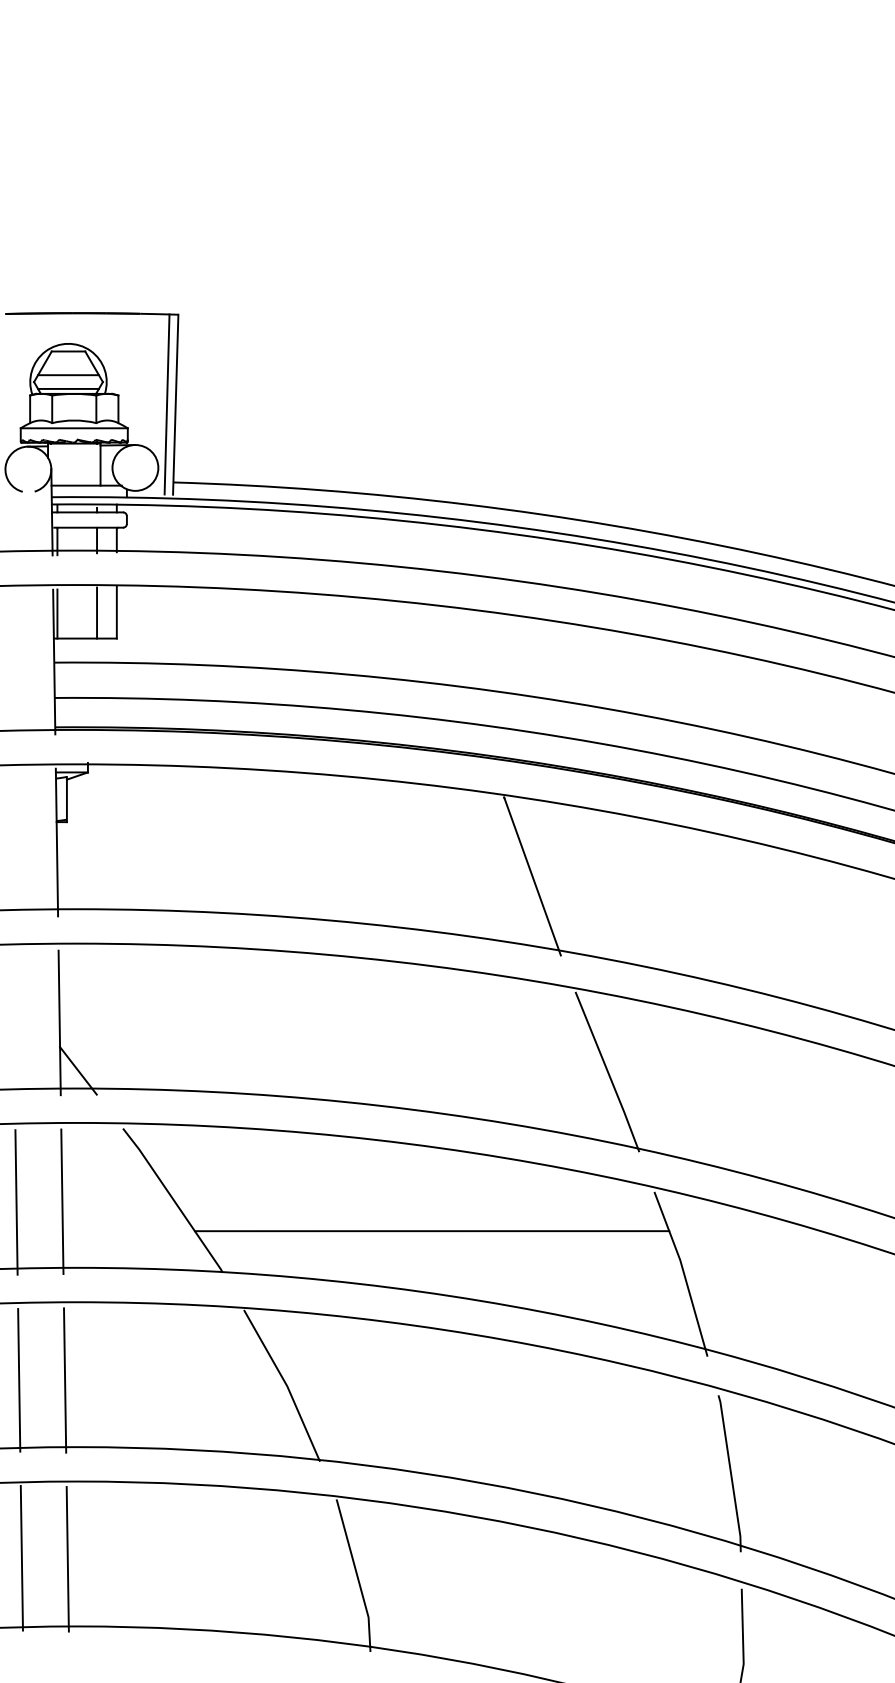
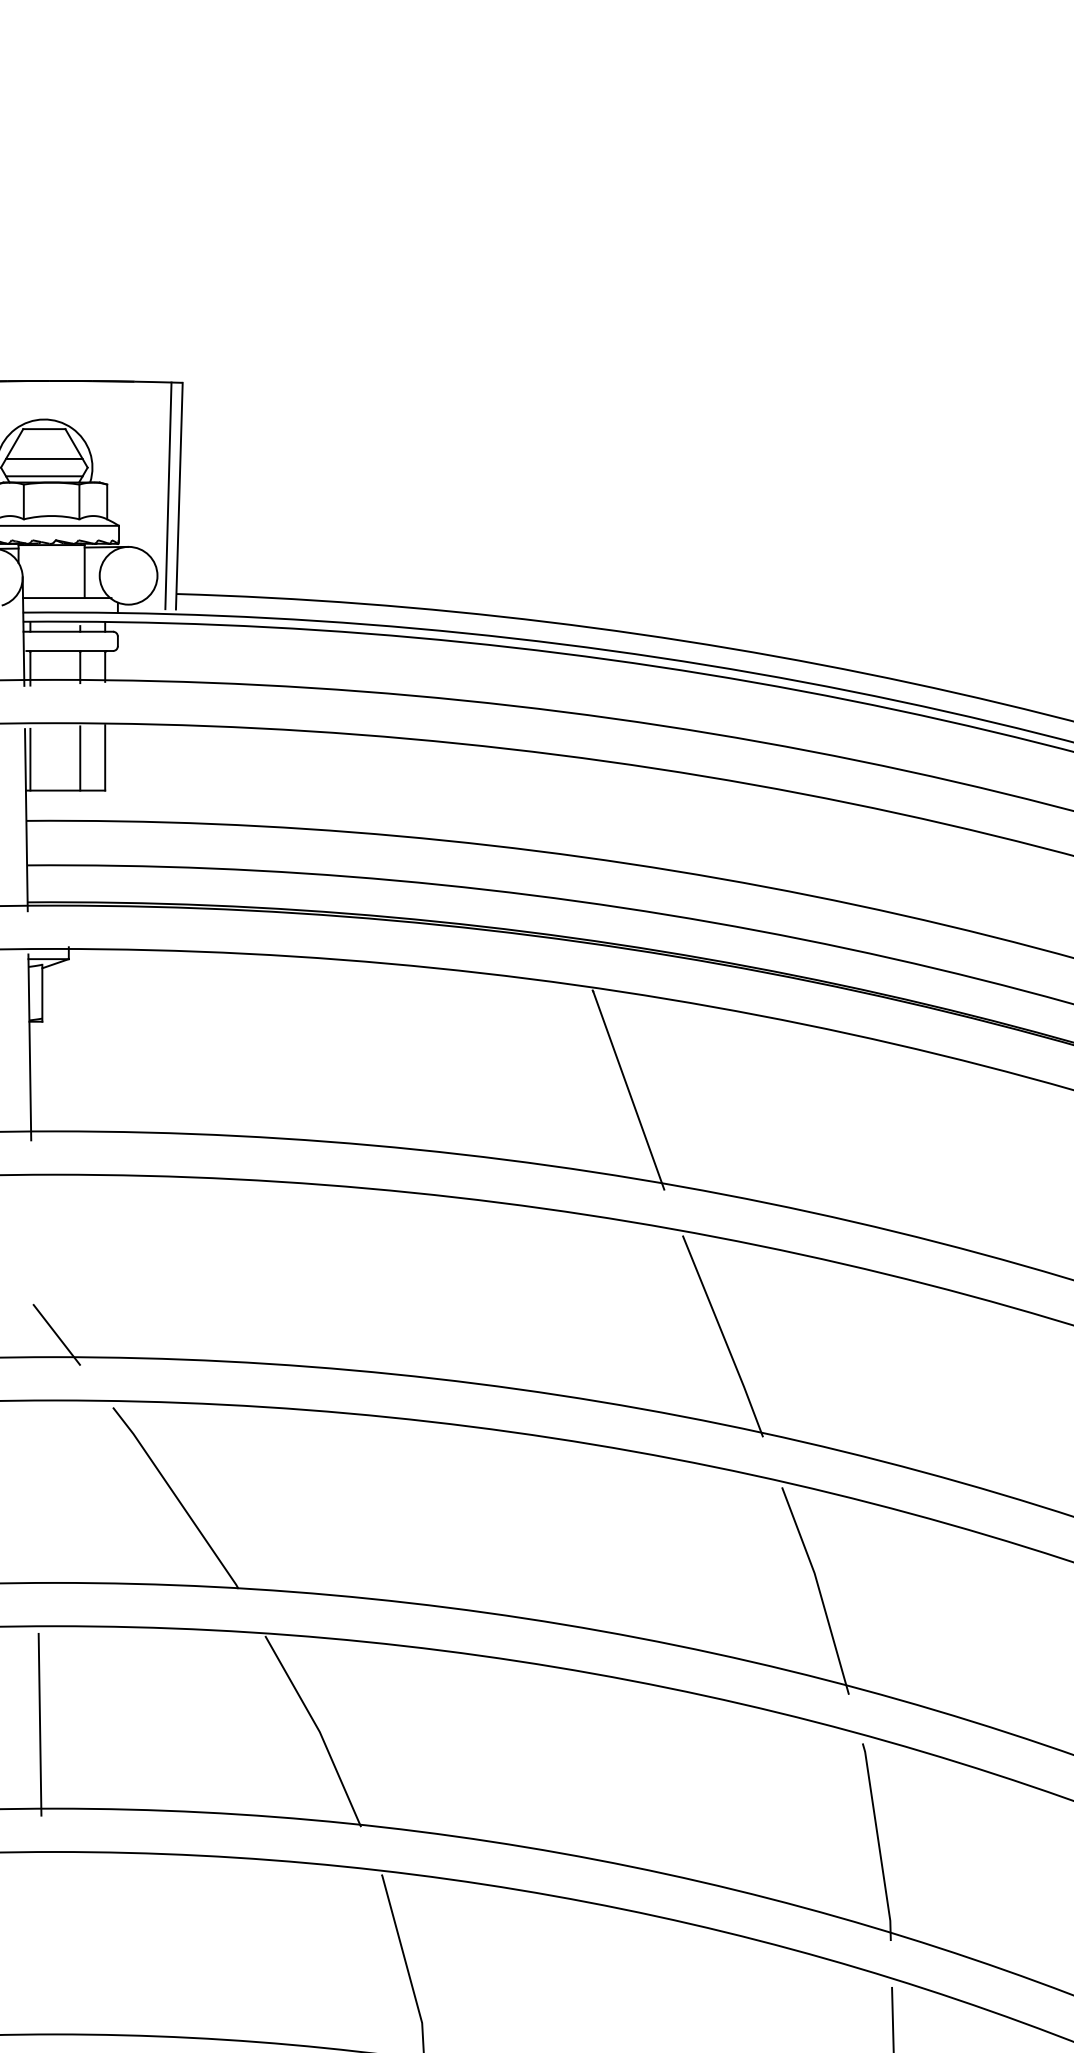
line: (59, 1022) -> (33, 1274), removed
line: (62, 1201) -> (36, 1499), removed
line: (431, 1231) -> (501, 1537), removed
line: (67, 1559) -> (43, 1950), removed

